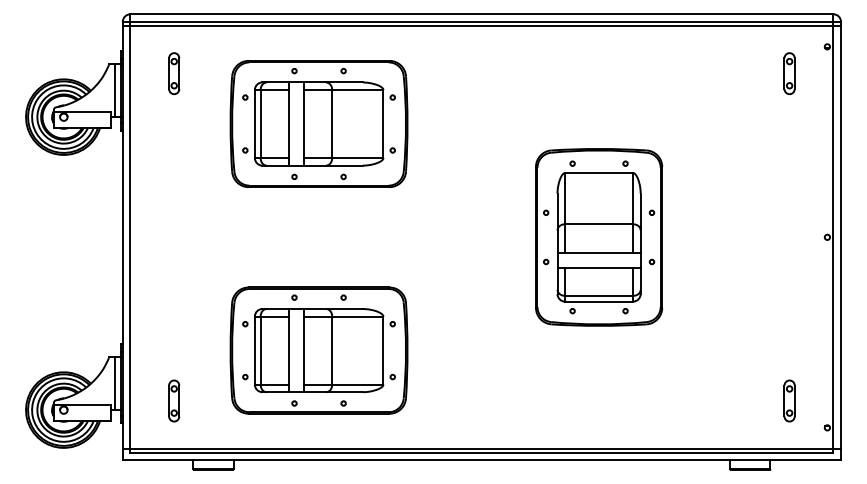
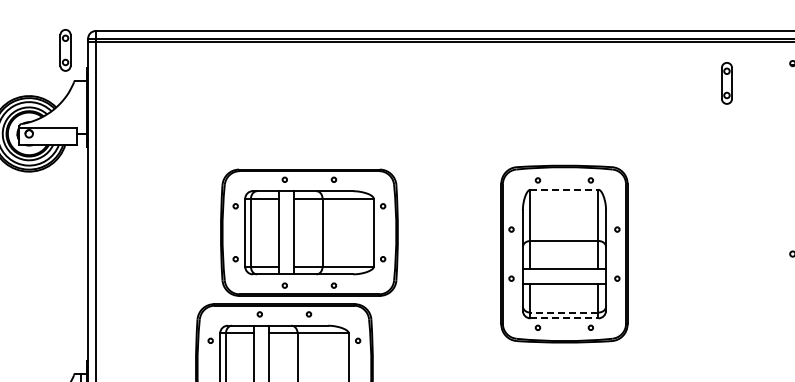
part: (174, 73) -> (65, 50), moved
part: (789, 73) -> (726, 83), moved
line: (115, 90) -> (80, 107), removed
part: (318, 123) -> (308, 232), moved
line: (599, 173) -> (564, 190), solid -> dashed
line: (598, 295) -> (563, 312), solid -> dashed
line: (599, 301) -> (564, 318), solid -> dashed

